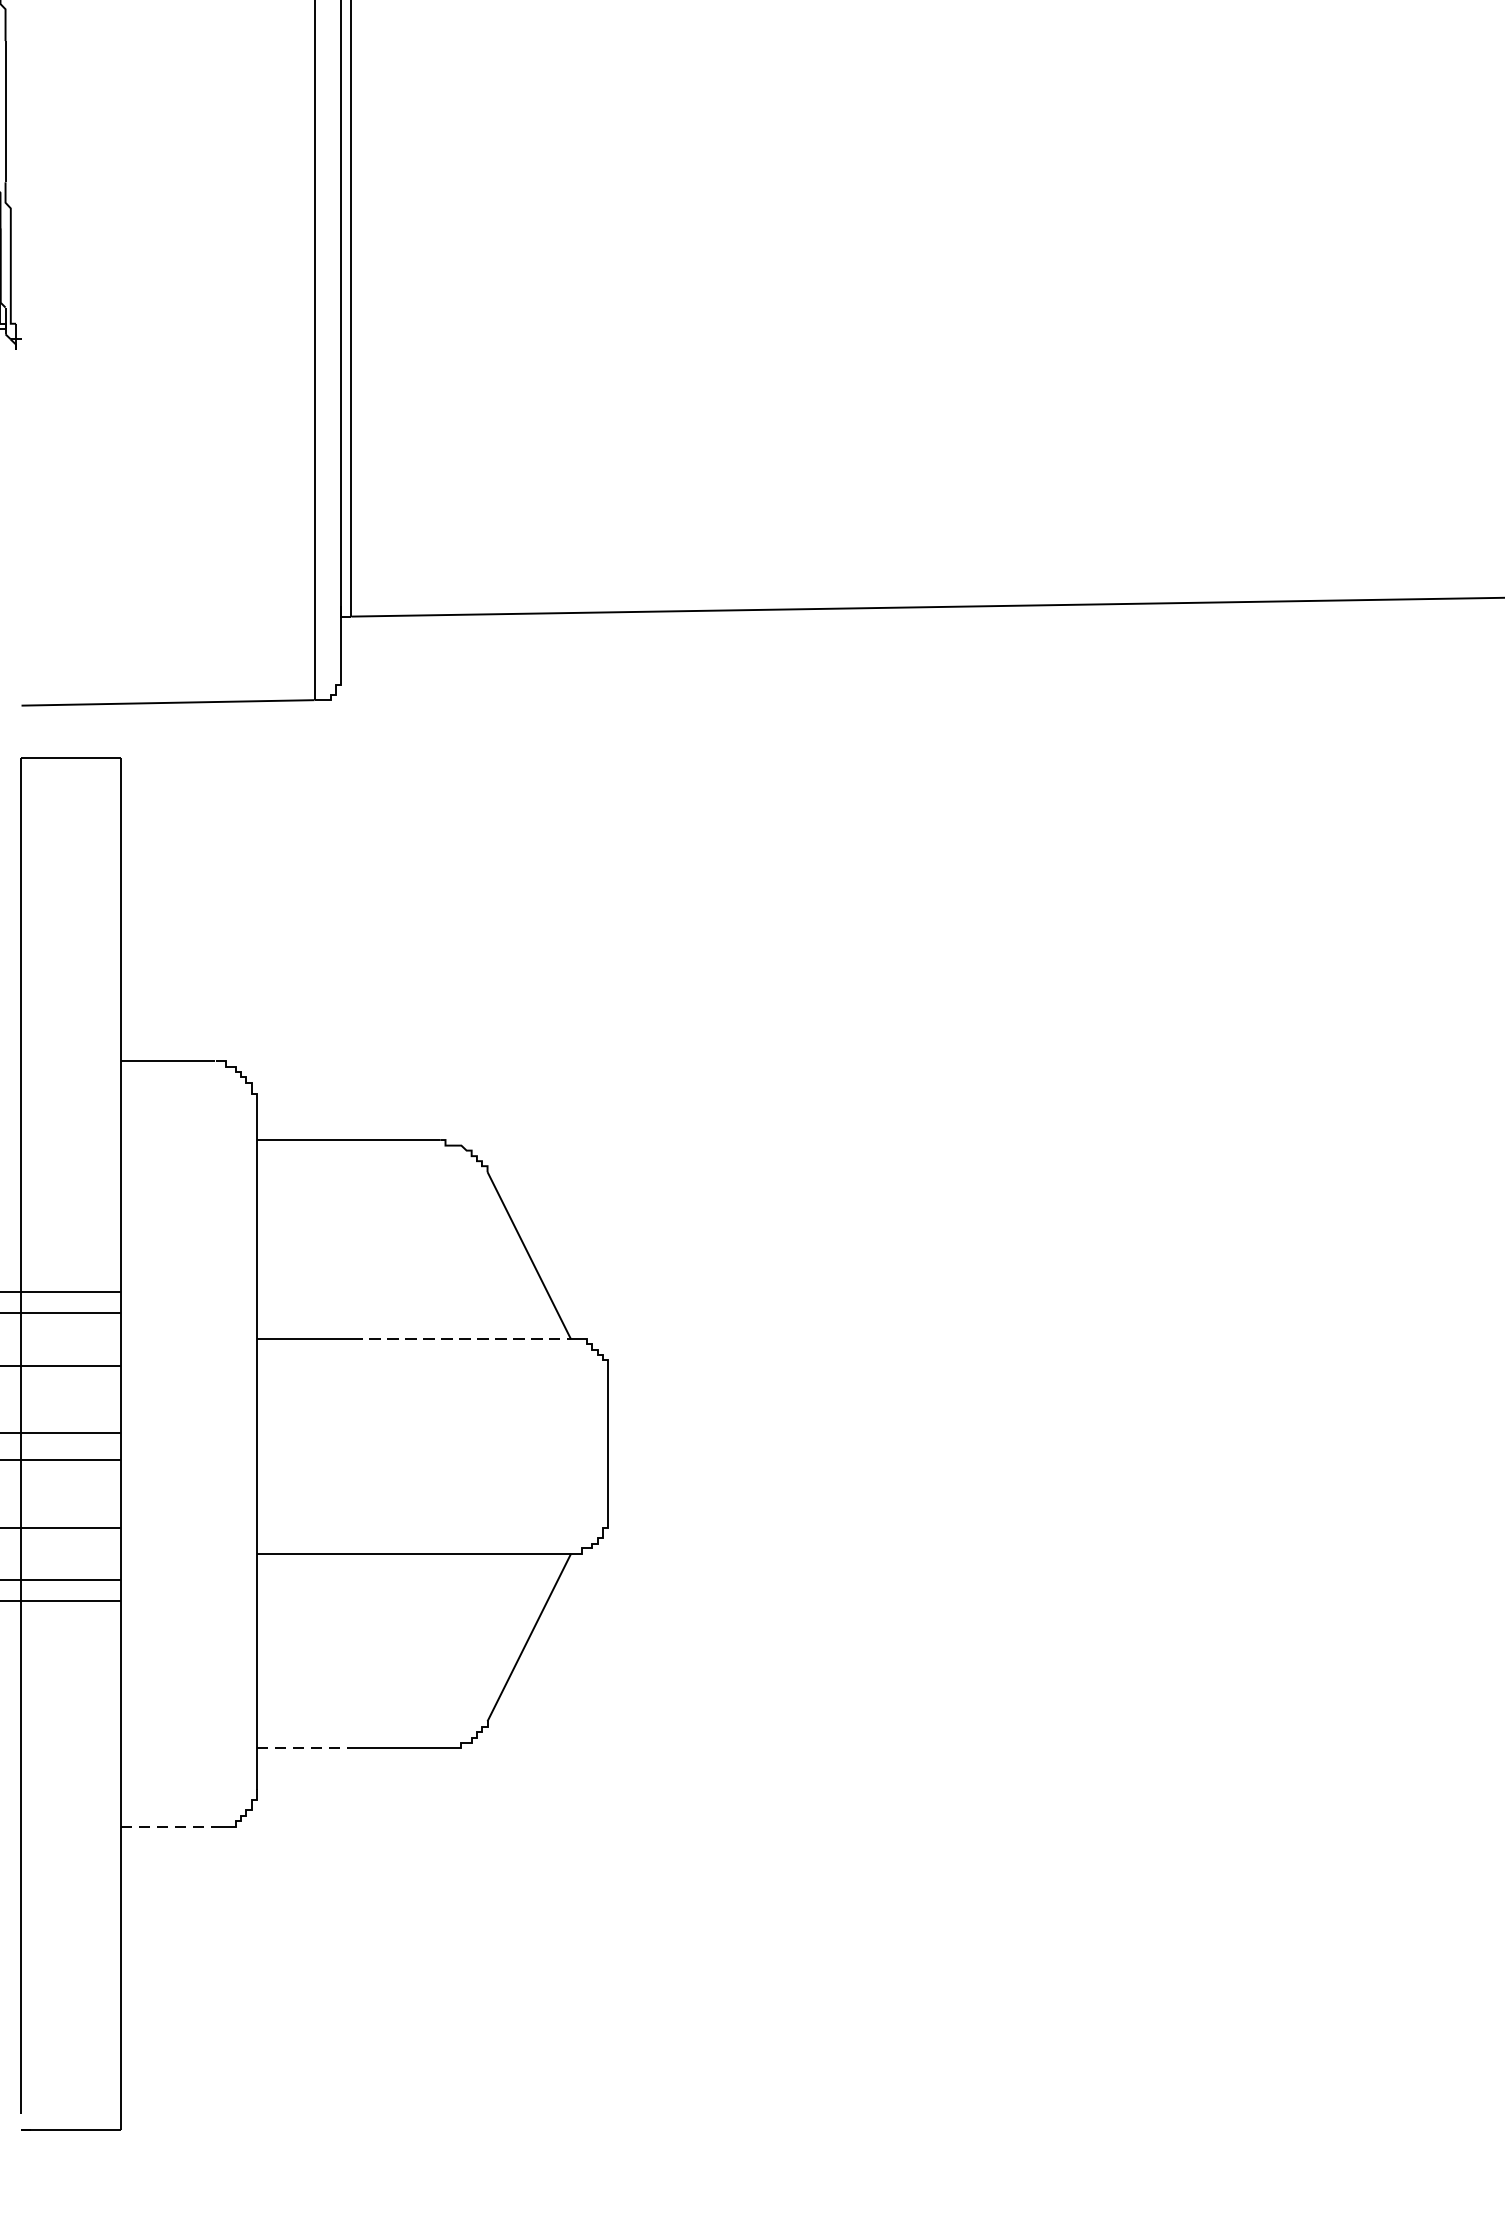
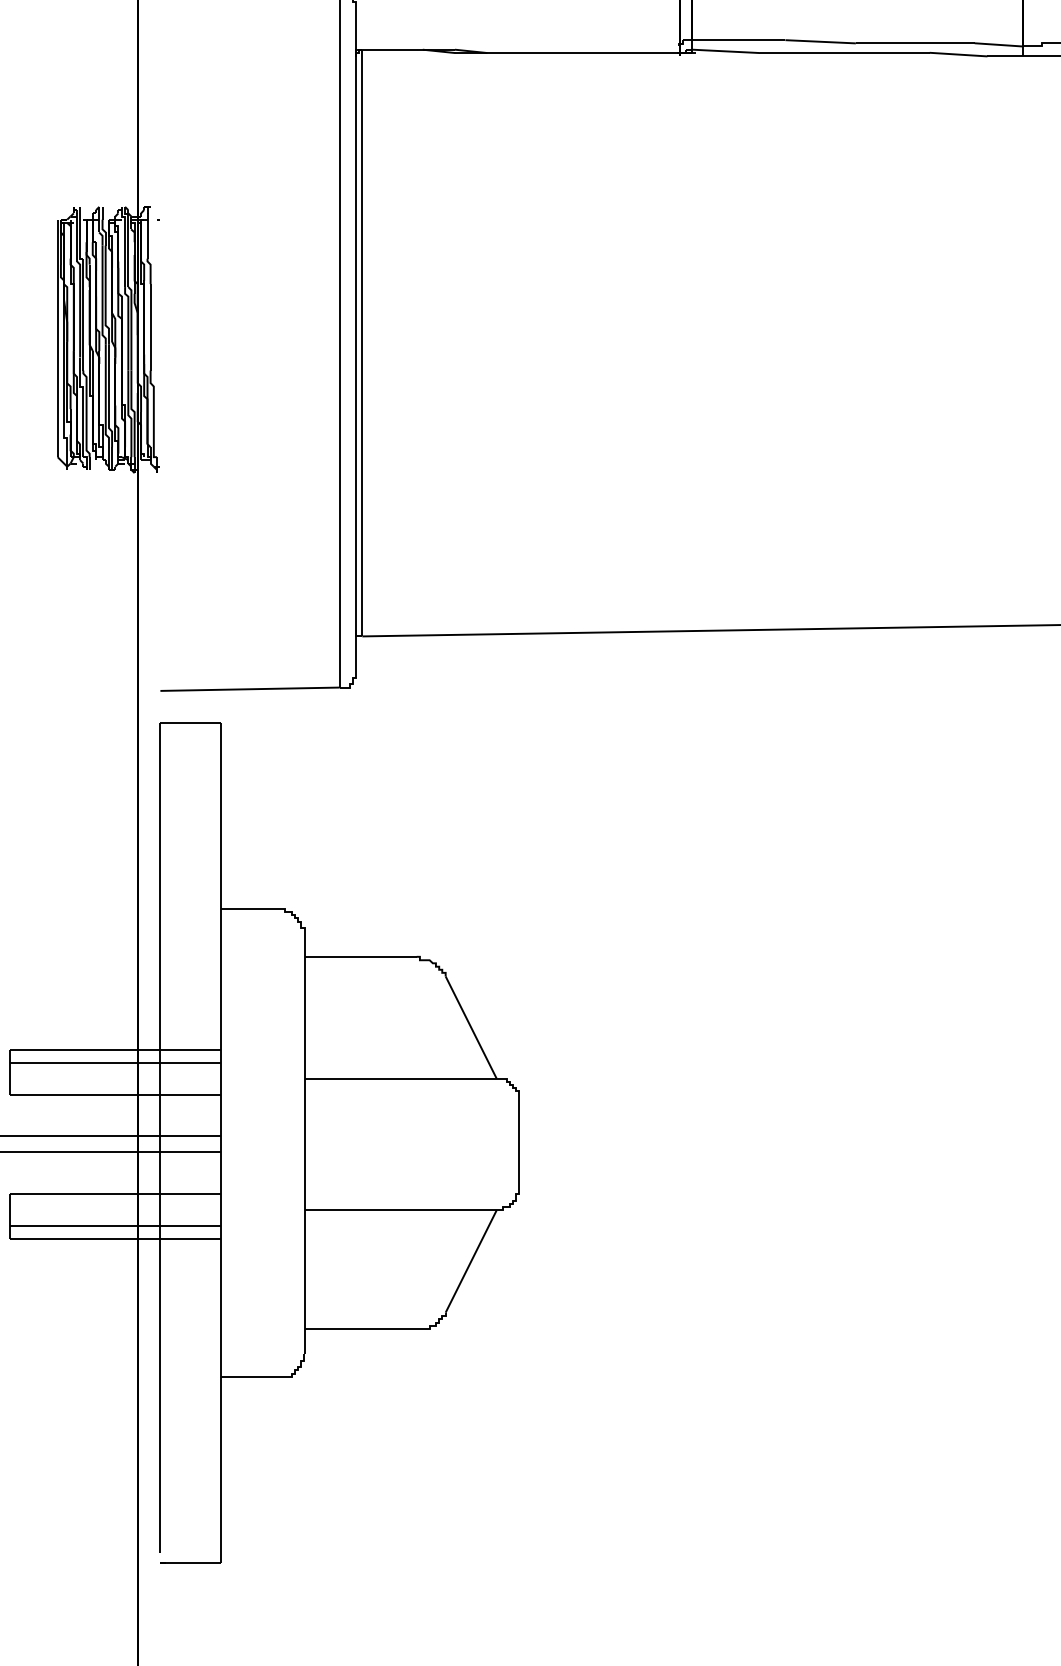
line: (462, 1338) -> (430, 1078), dashed -> solid
line: (304, 1747) -> (333, 1328), dashed -> solid
line: (168, 1827) -> (250, 1377), dashed -> solid

